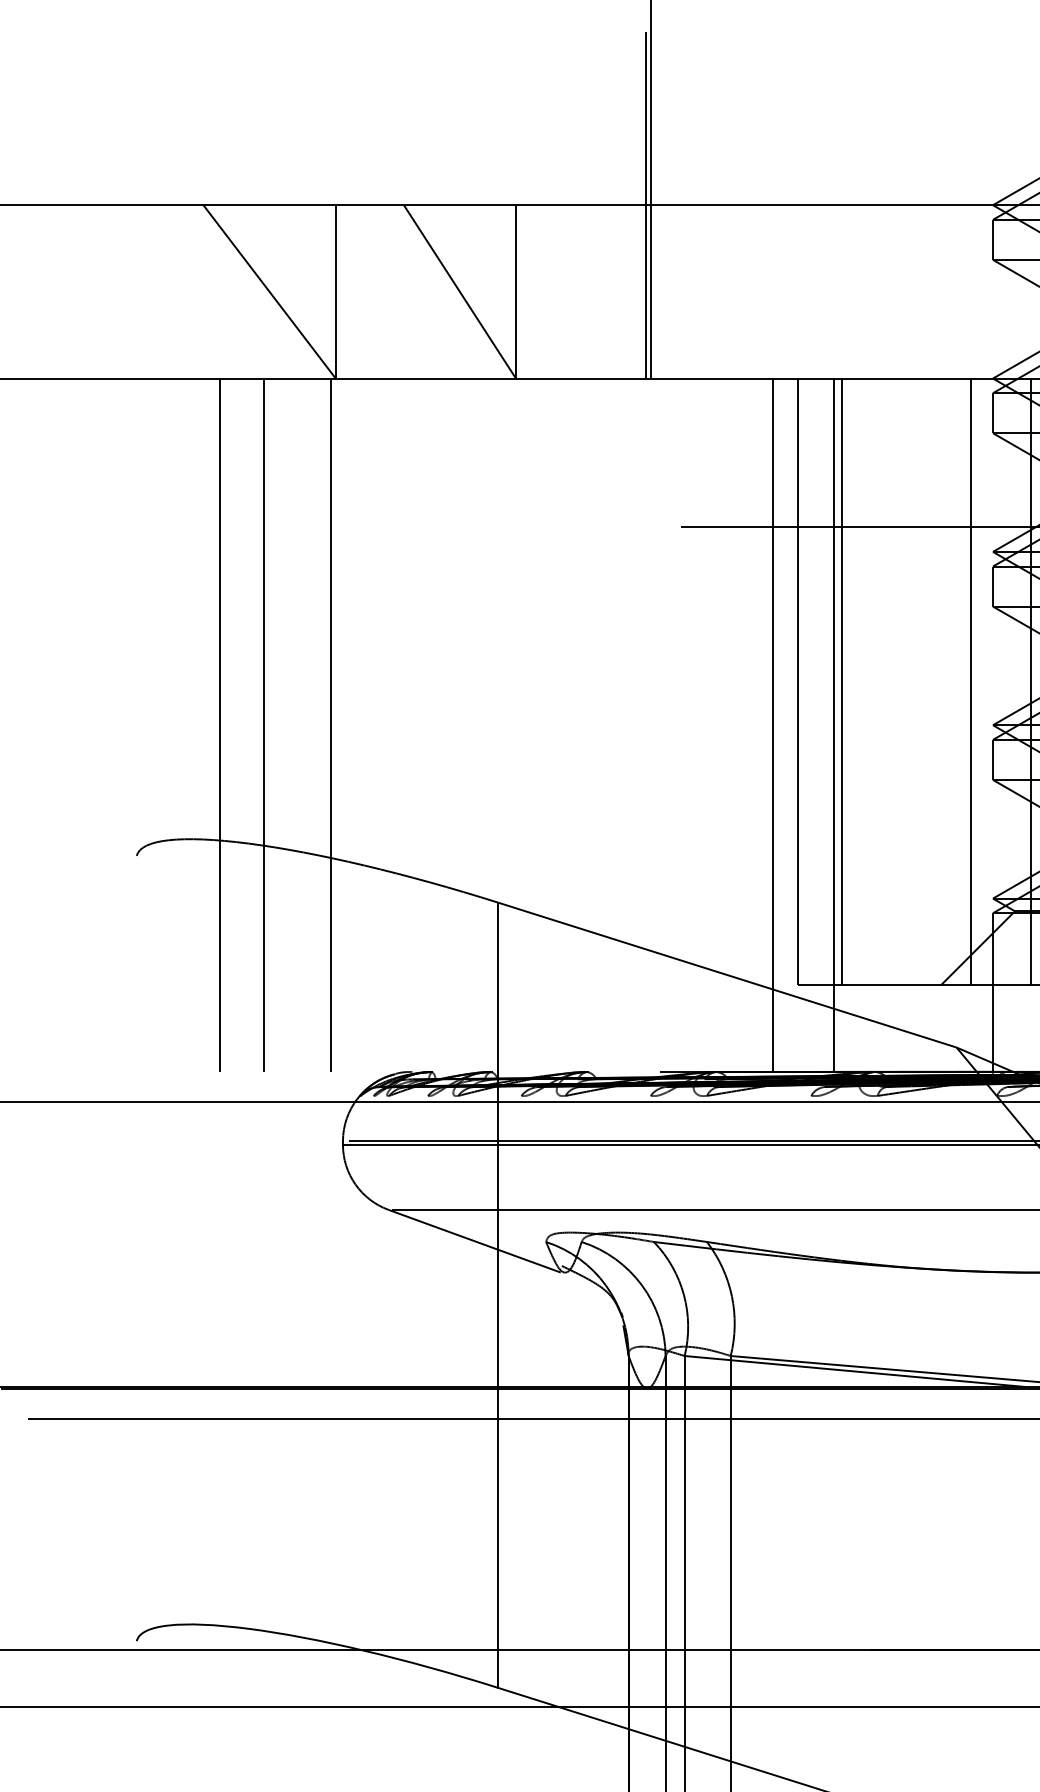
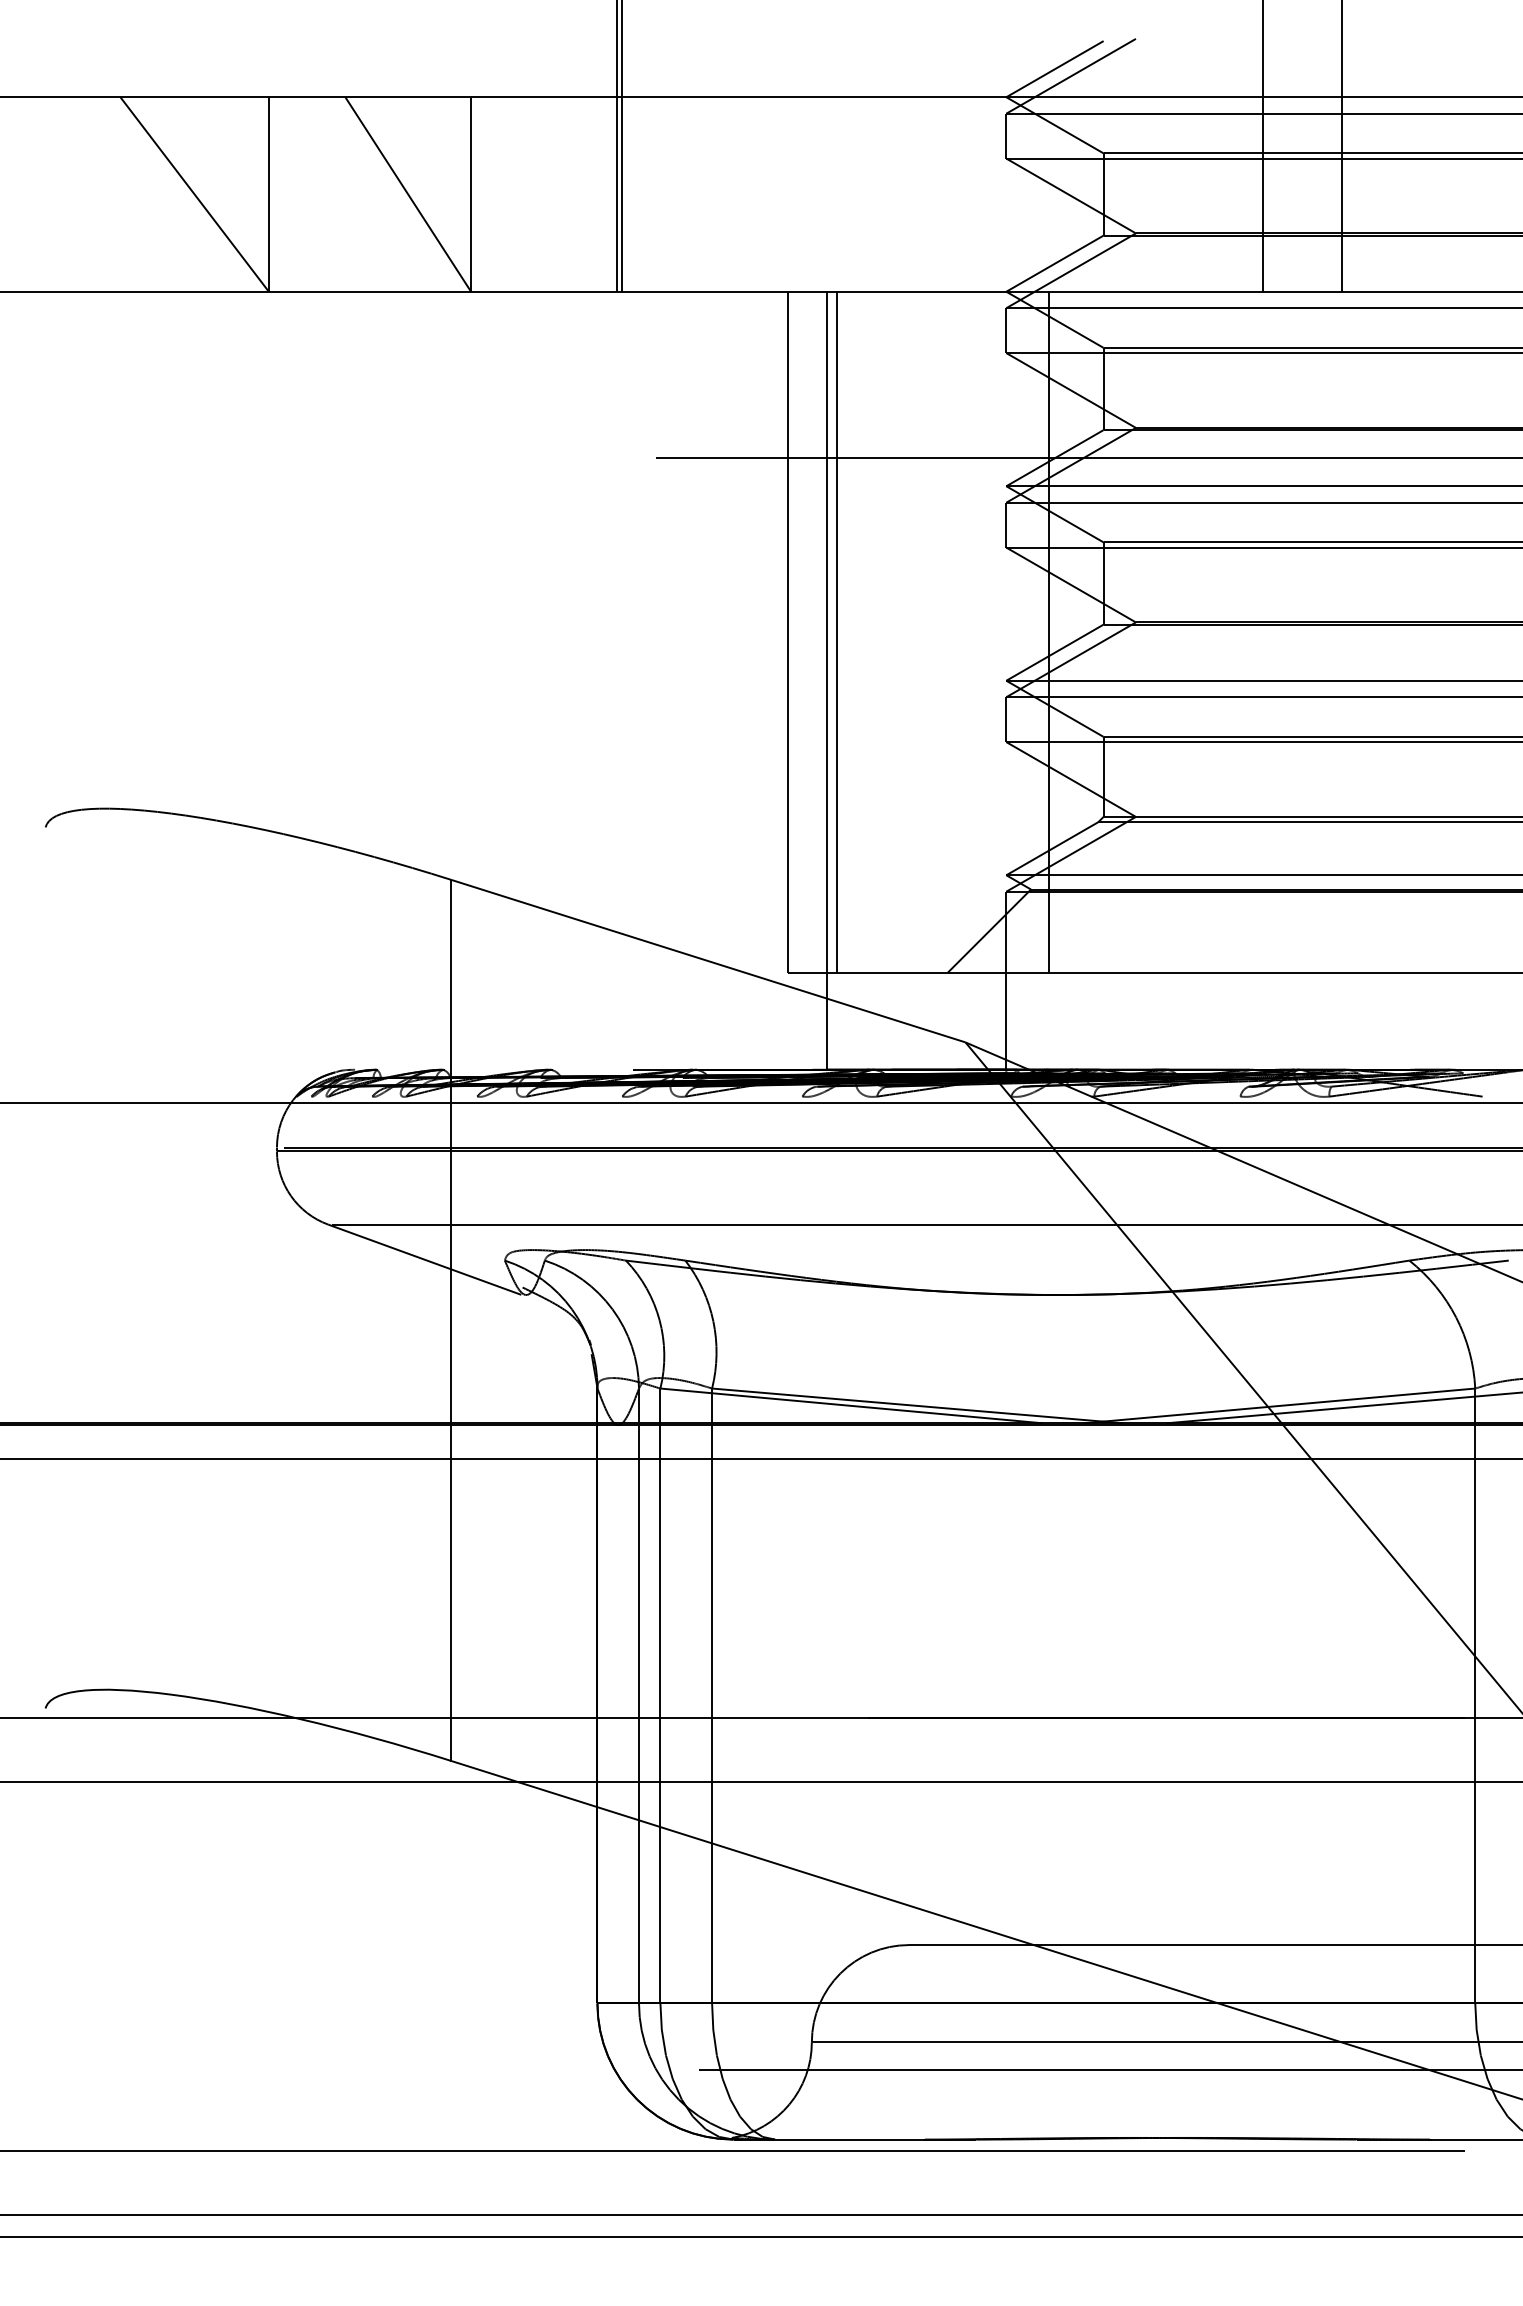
line: (970, 681) -> (981, 631), removed
line: (219, 725) -> (138, 680), removed
line: (264, 725) -> (188, 680), removed
line: (330, 725) -> (263, 680), removed
line: (772, 725) -> (759, 680), removed

